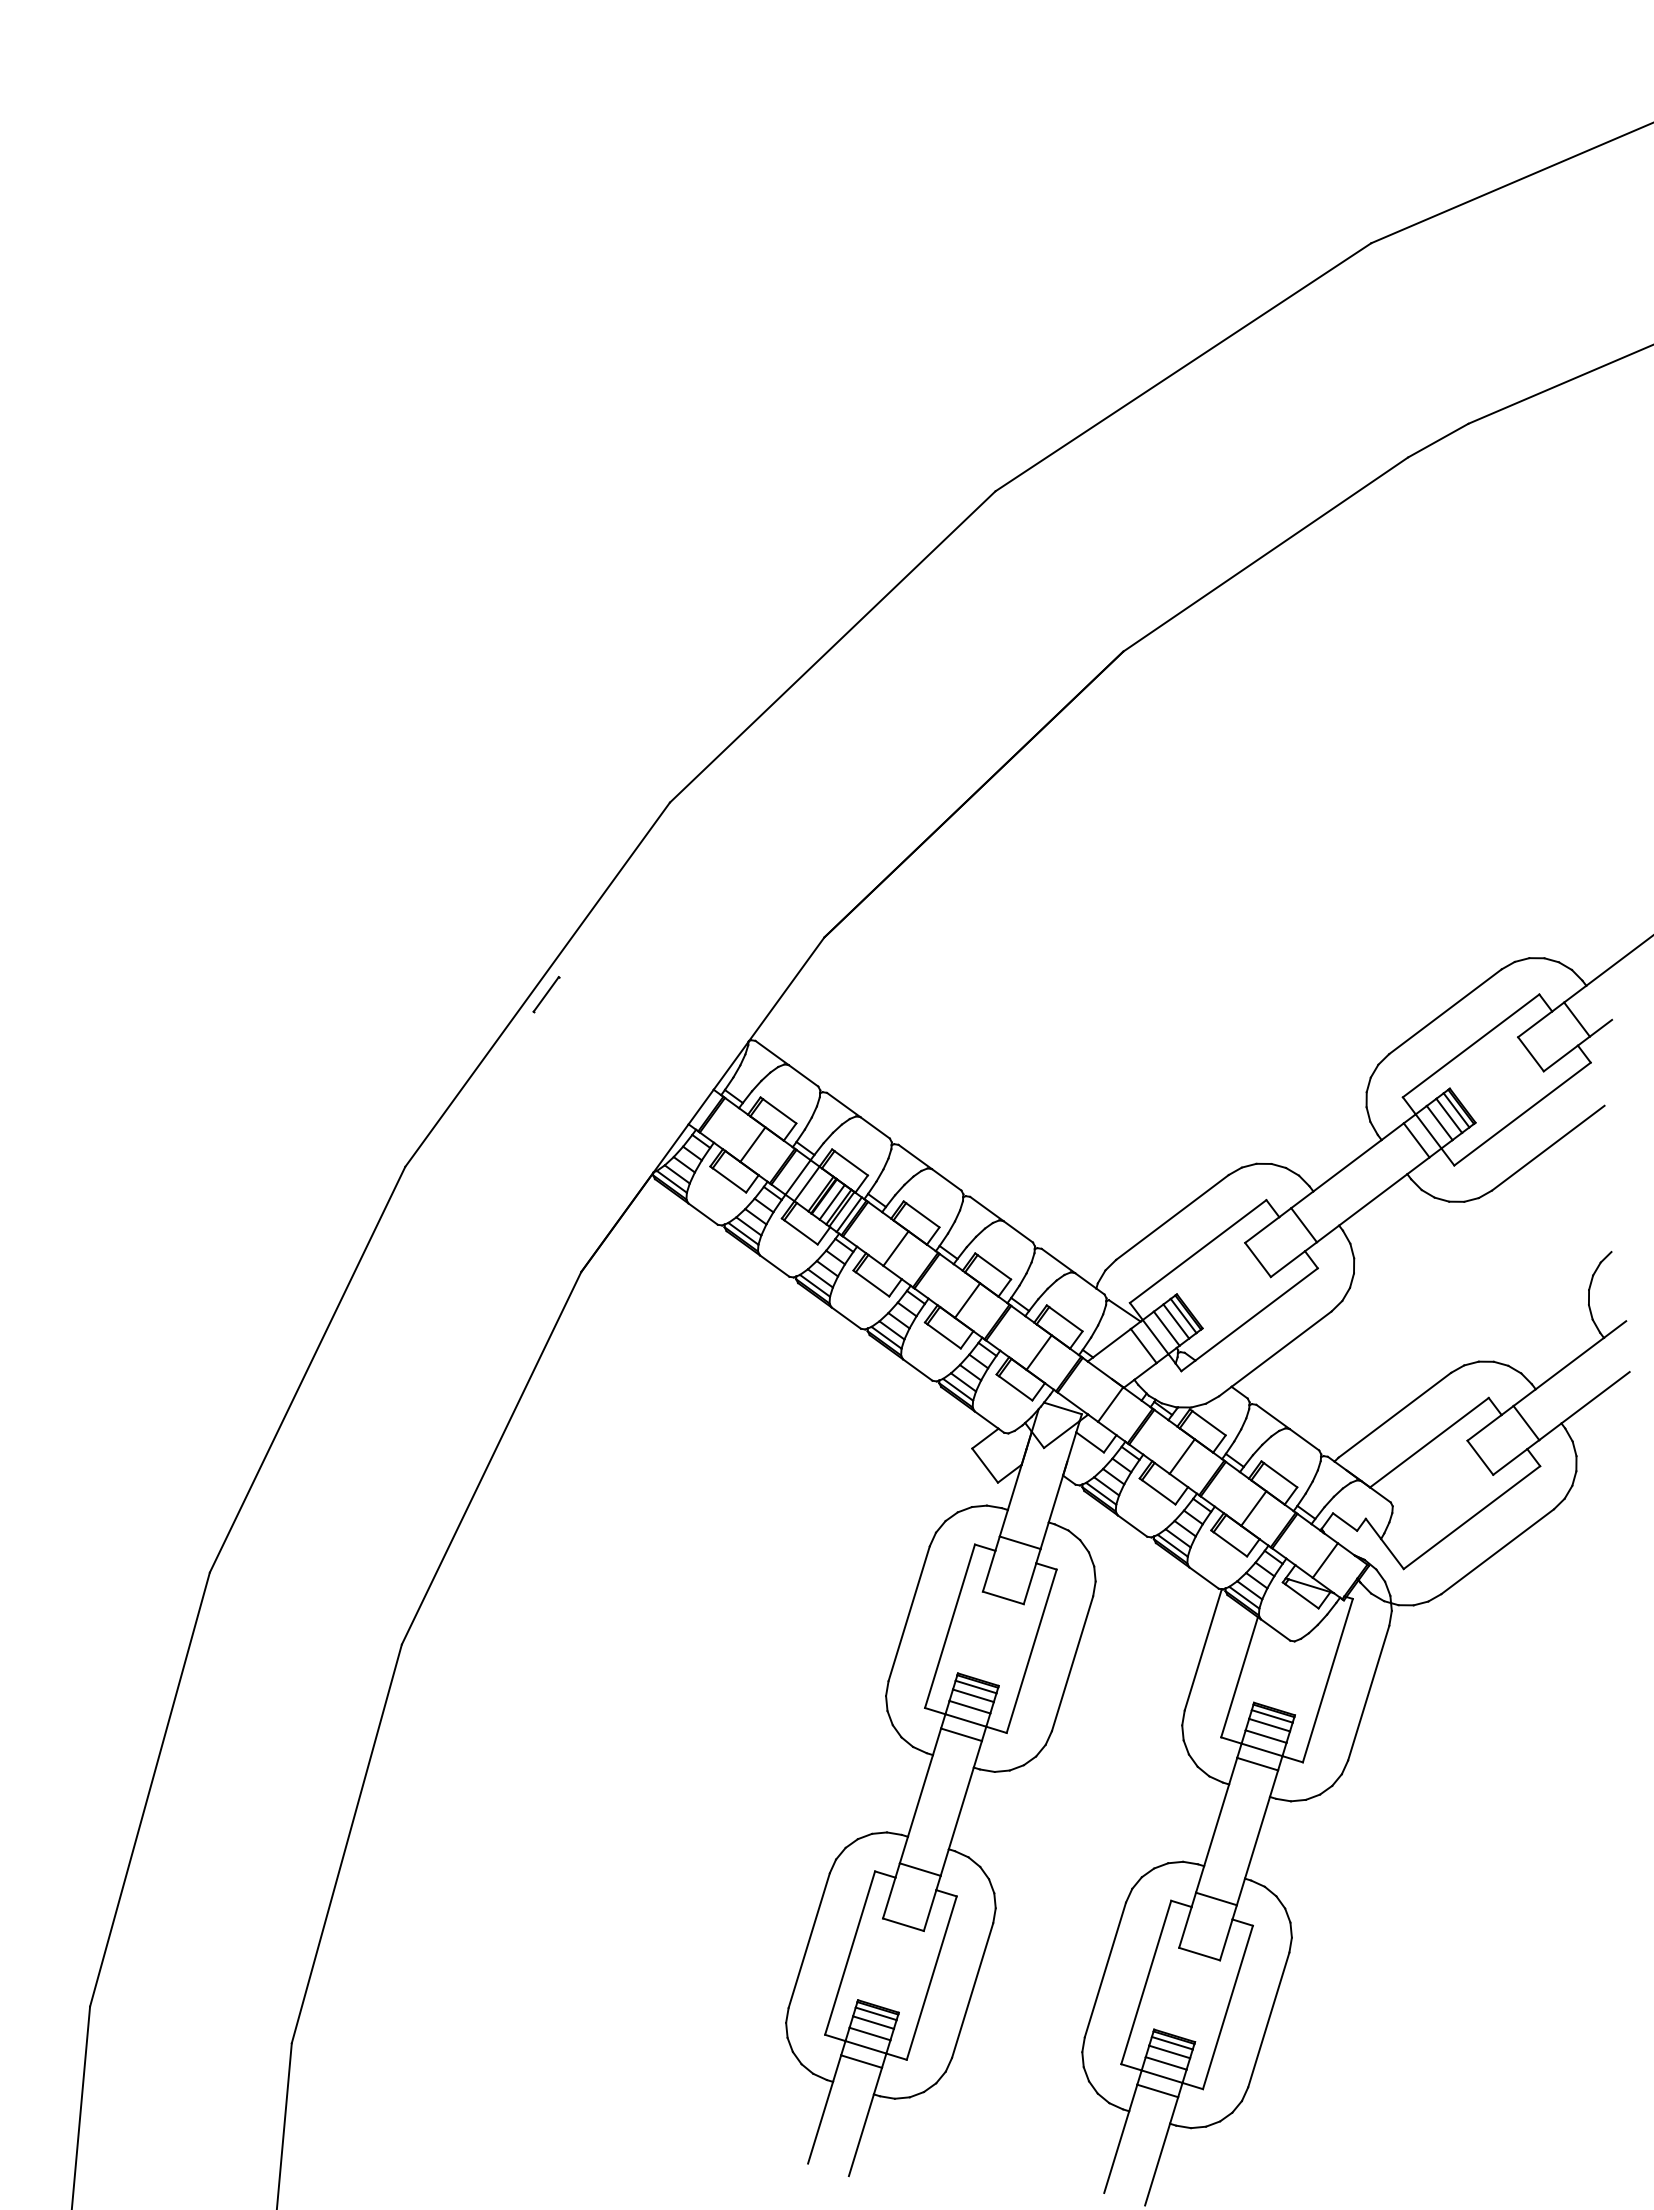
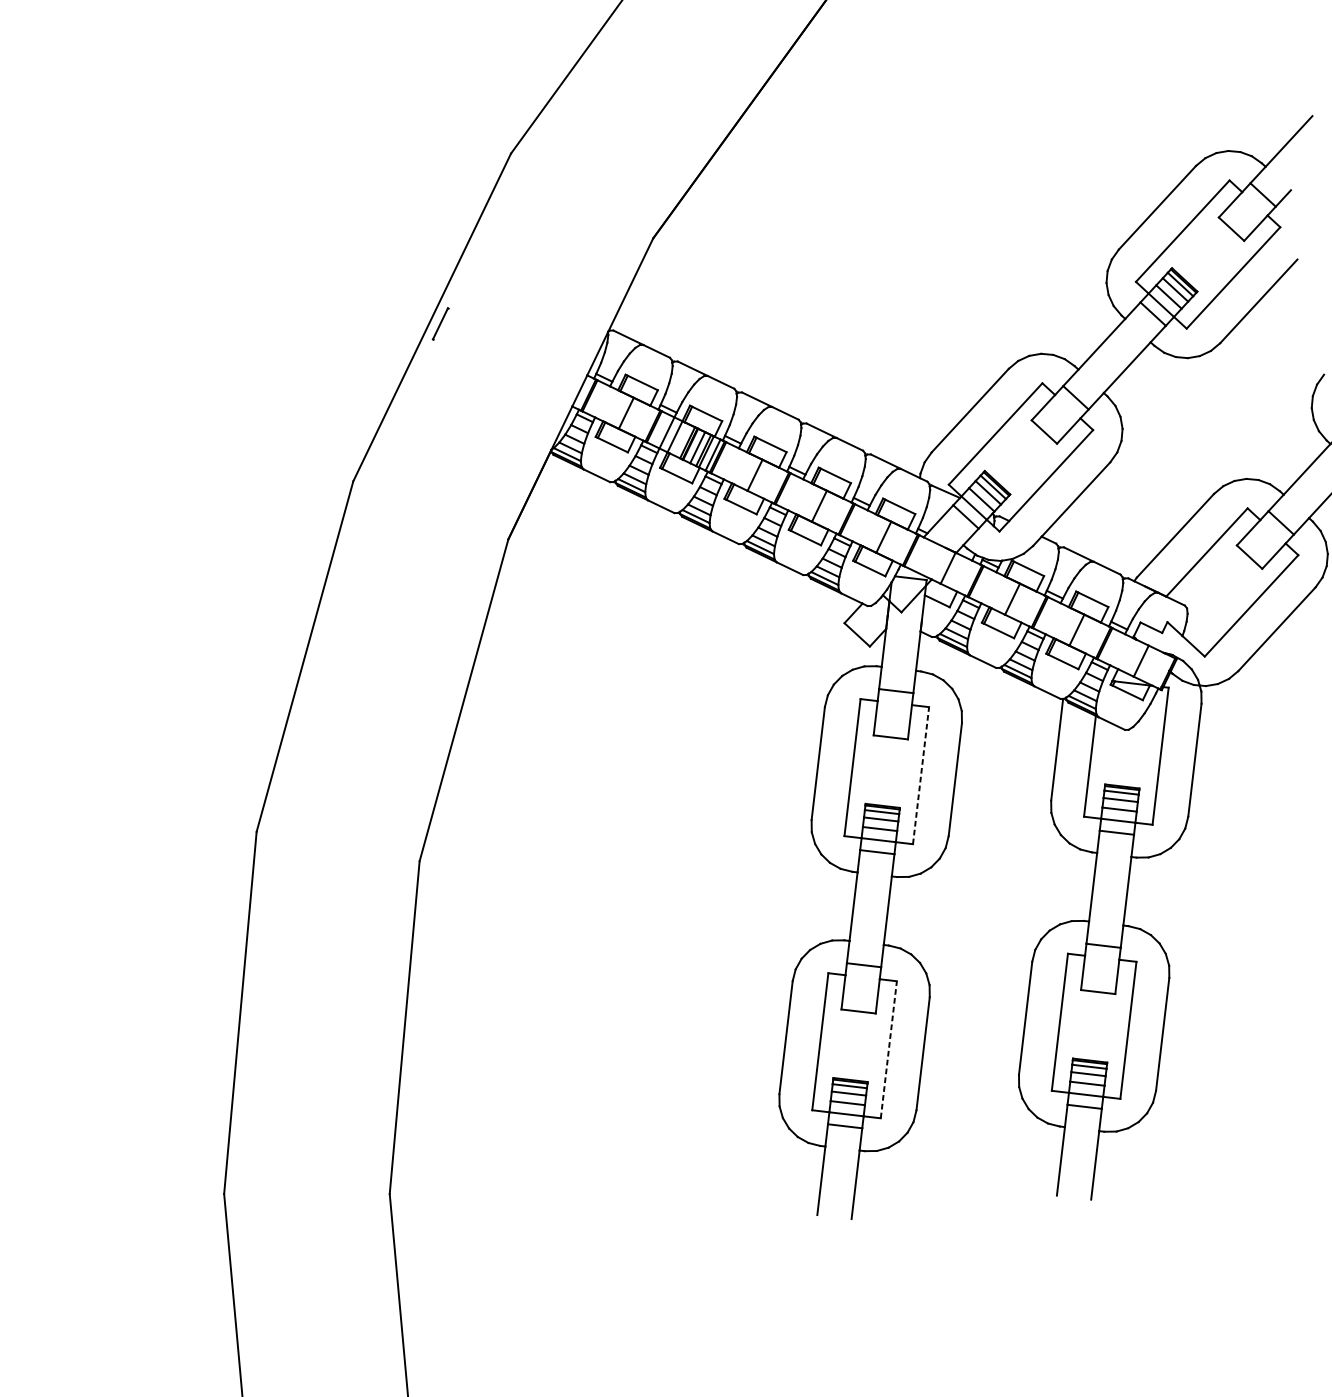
line: (1031, 1650) -> (920, 775), solid -> dashed
line: (931, 1977) -> (888, 1049), solid -> dashed

